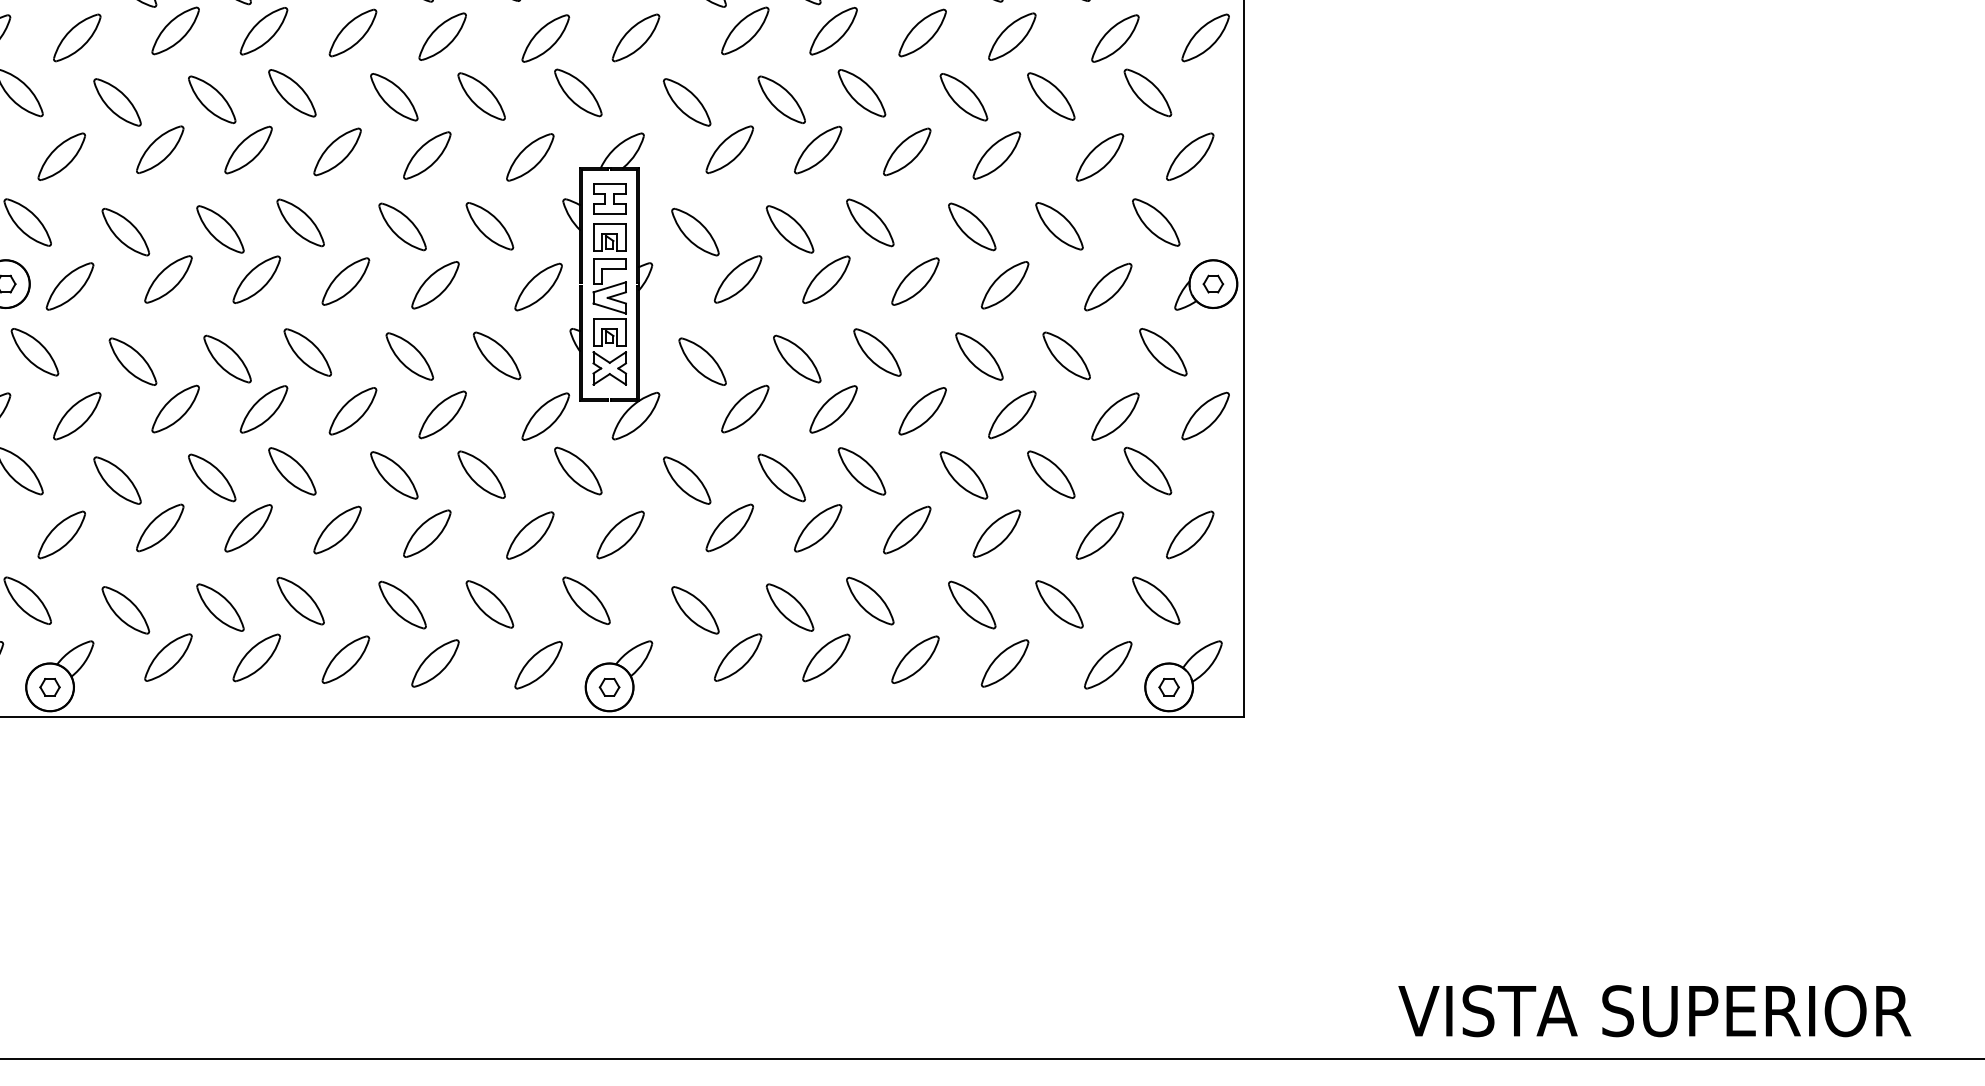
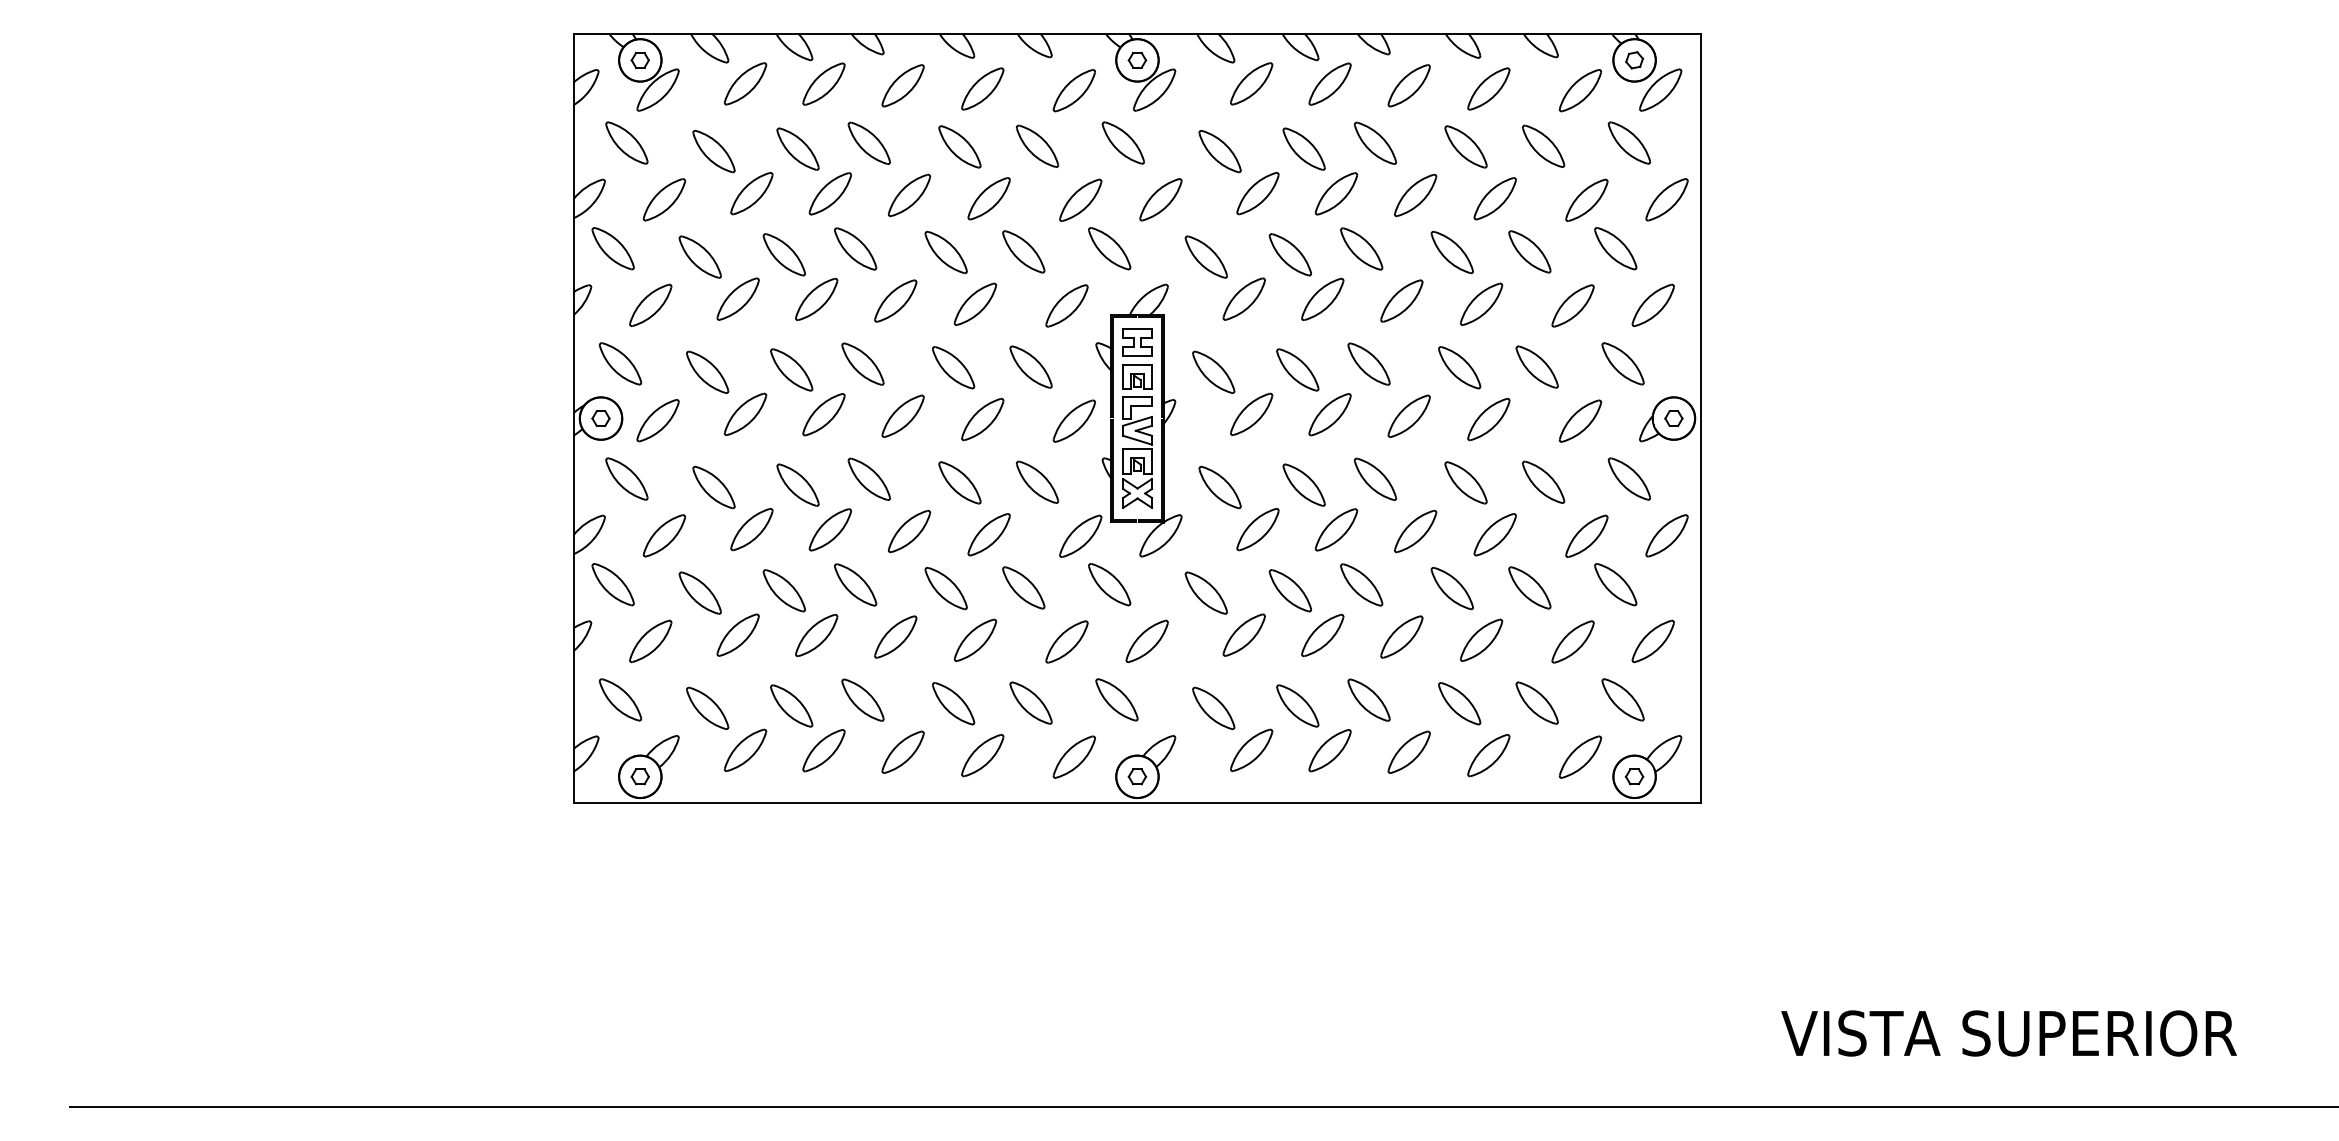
text: (1654, 1011) -> (2008, 1033), moved

